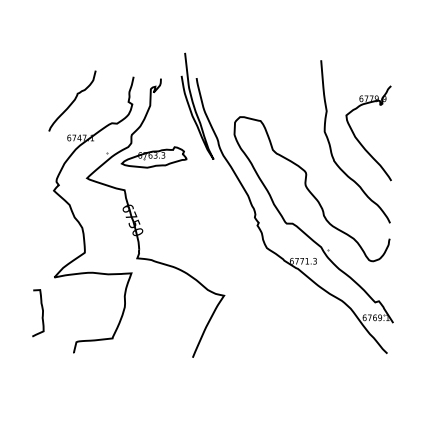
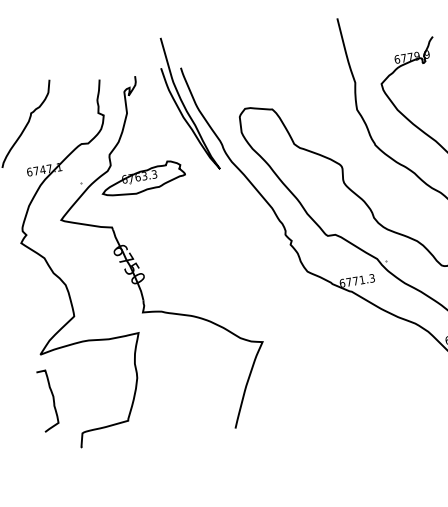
curve: (42, 313) -> (53, 400), moved

